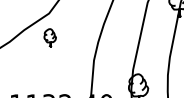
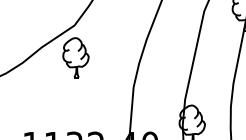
part: (49, 37) -> (75, 57), size x1.67

